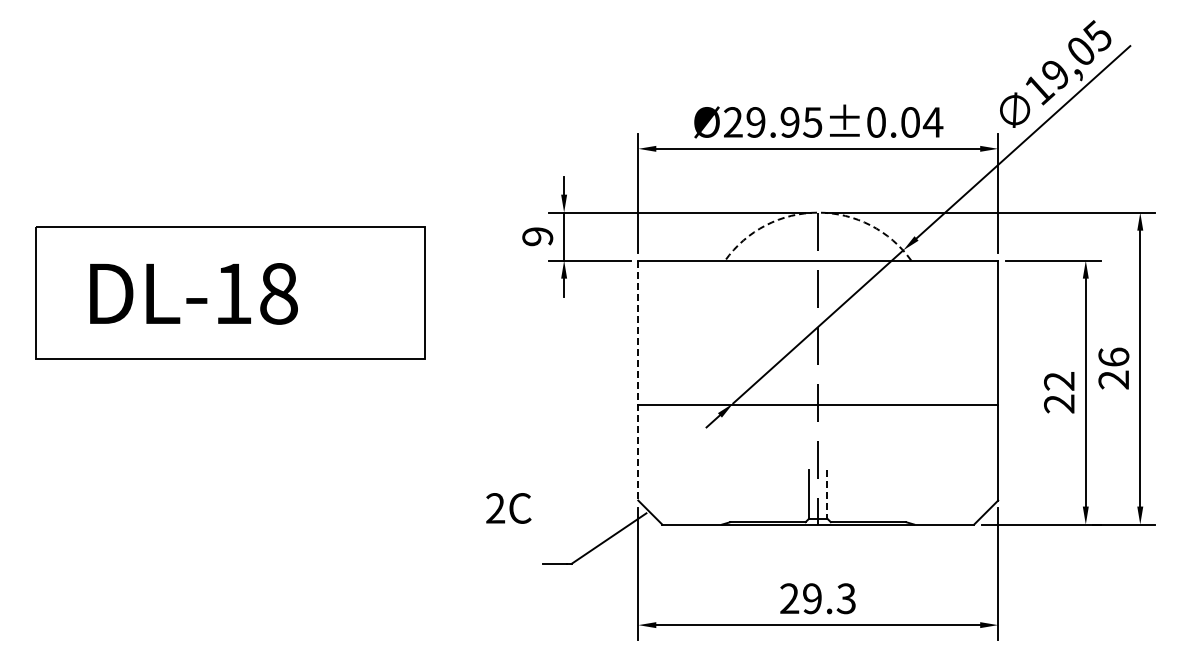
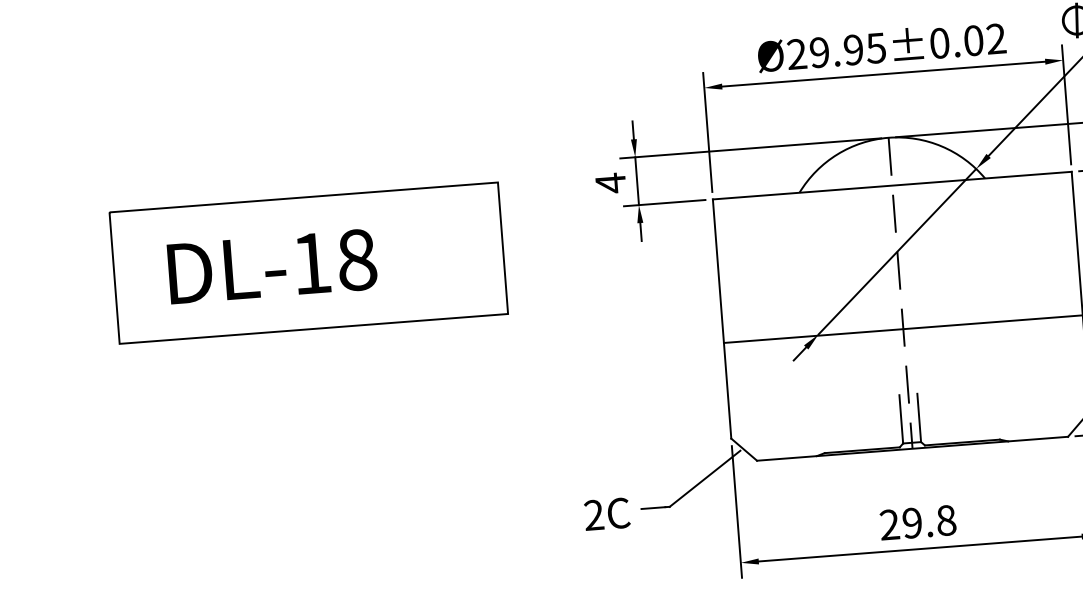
text: (932, 122) -> (995, 39), Ø29.95±0.04 -> Ø29.95±0.02
arc: (818, 212) -> (888, 137), dashed -> solid
text: (537, 236) -> (610, 183), 9 -> 4
line: (638, 380) -> (722, 318), dashed -> solid
line: (827, 494) -> (919, 418), dashed -> solid
text: (508, 508) -> (606, 514), moved
text: (845, 598) -> (945, 520), 29.3 -> 29.8

